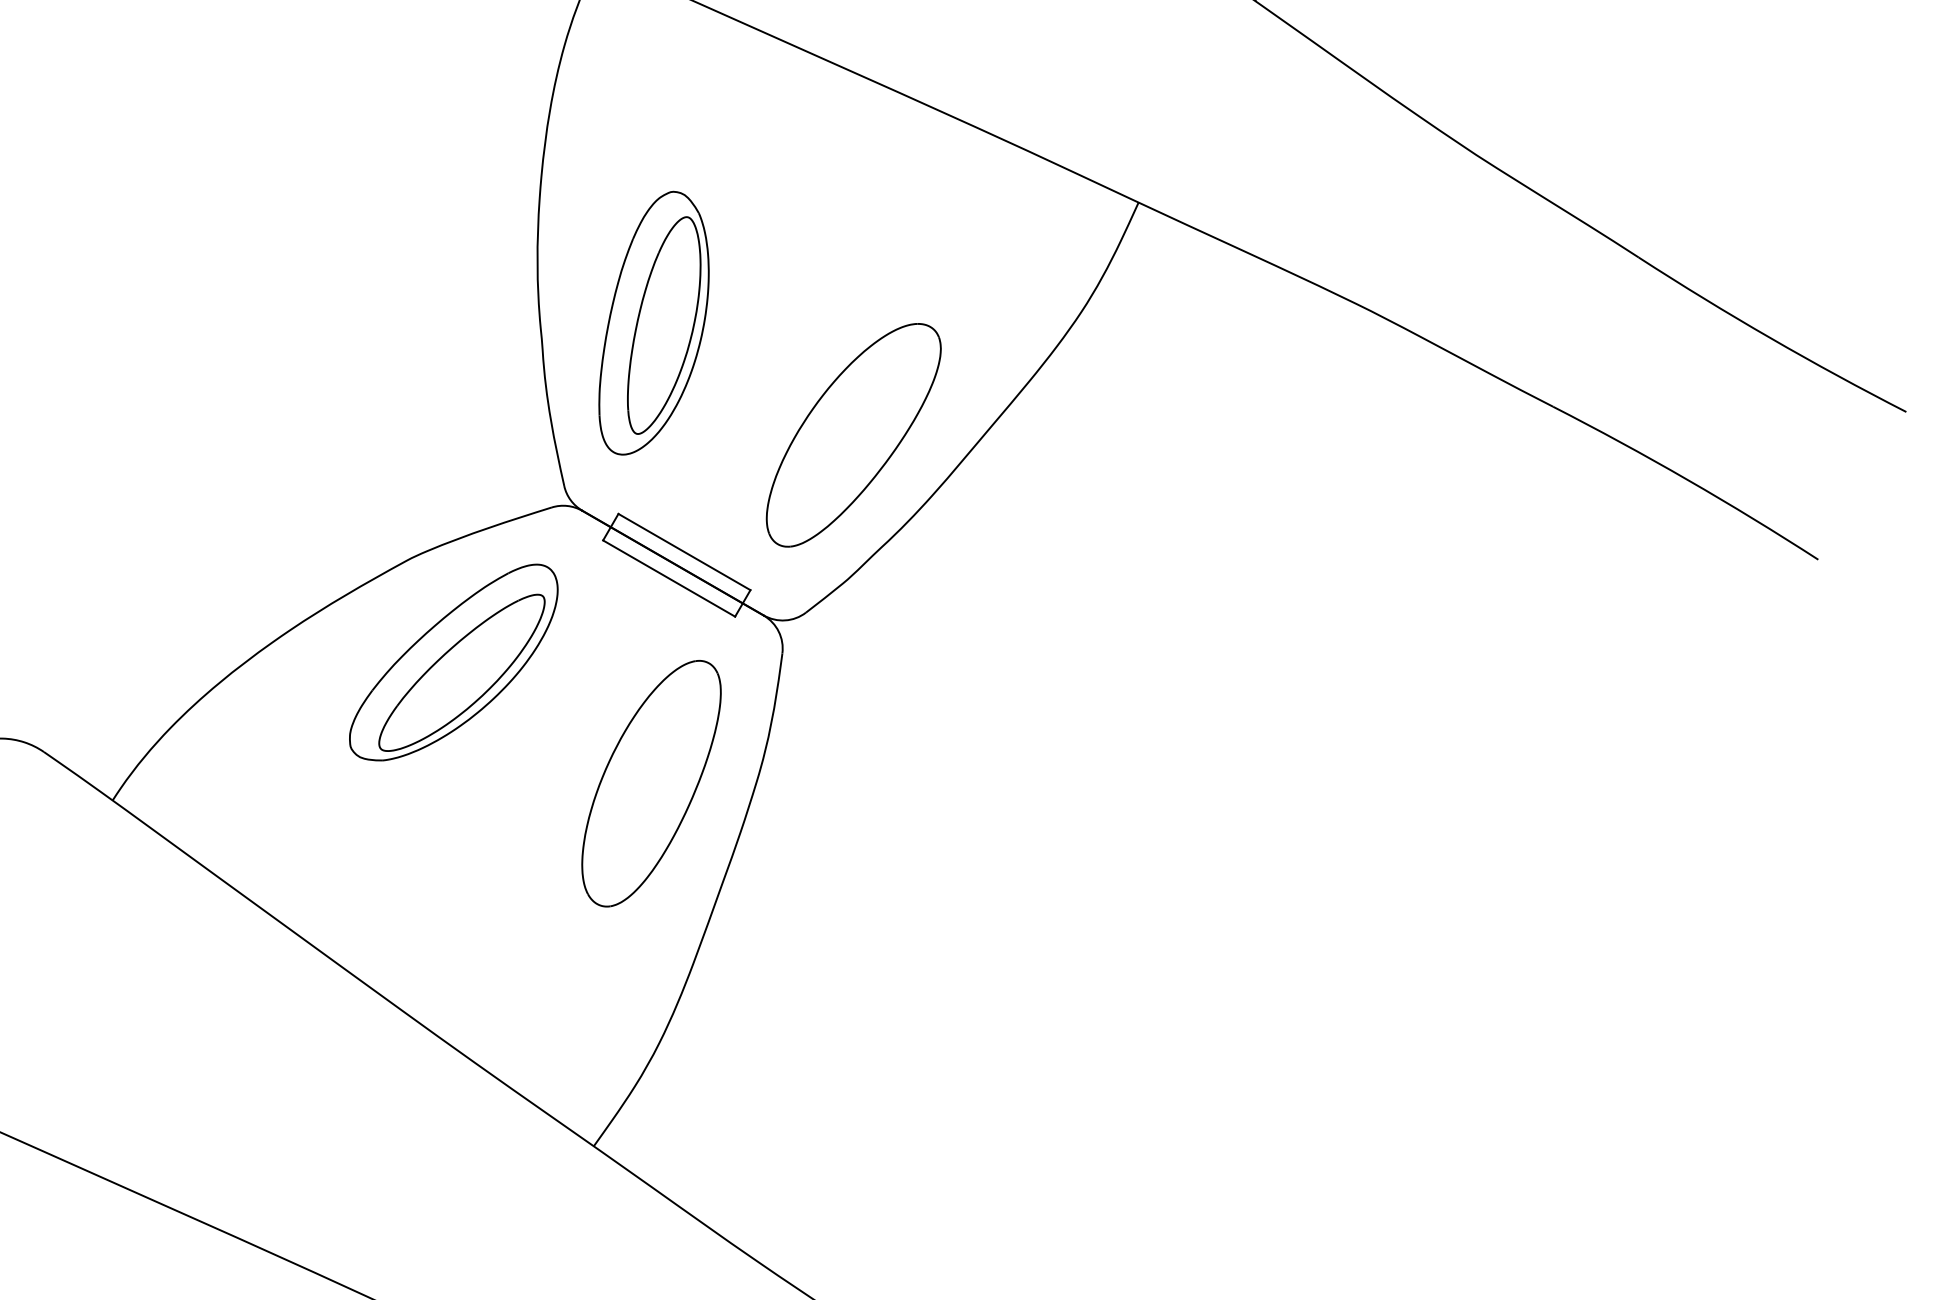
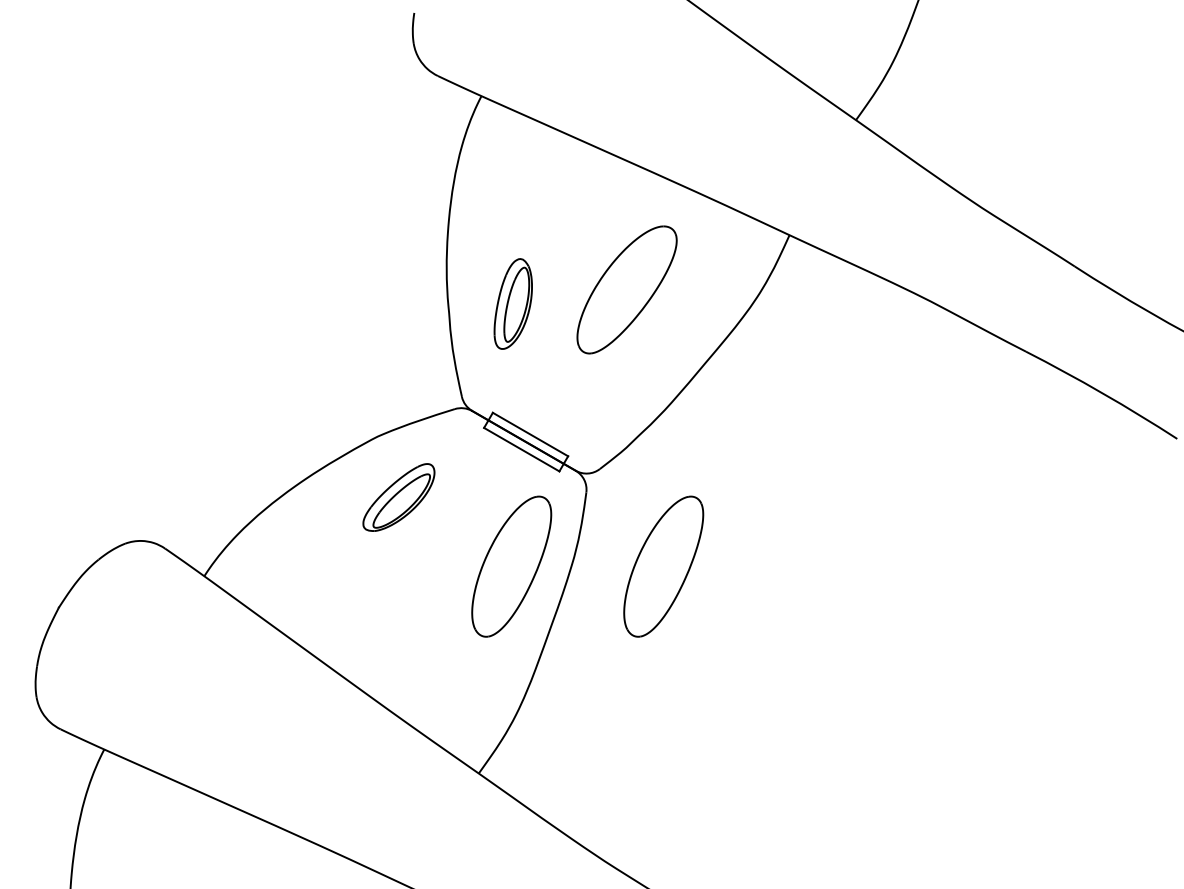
part: (654, 322) -> (513, 303), size x0.6
part: (852, 434) -> (626, 289), moved
part: (453, 662) -> (398, 497), size x0.6
part: (917, 783) -> (663, 566), added

